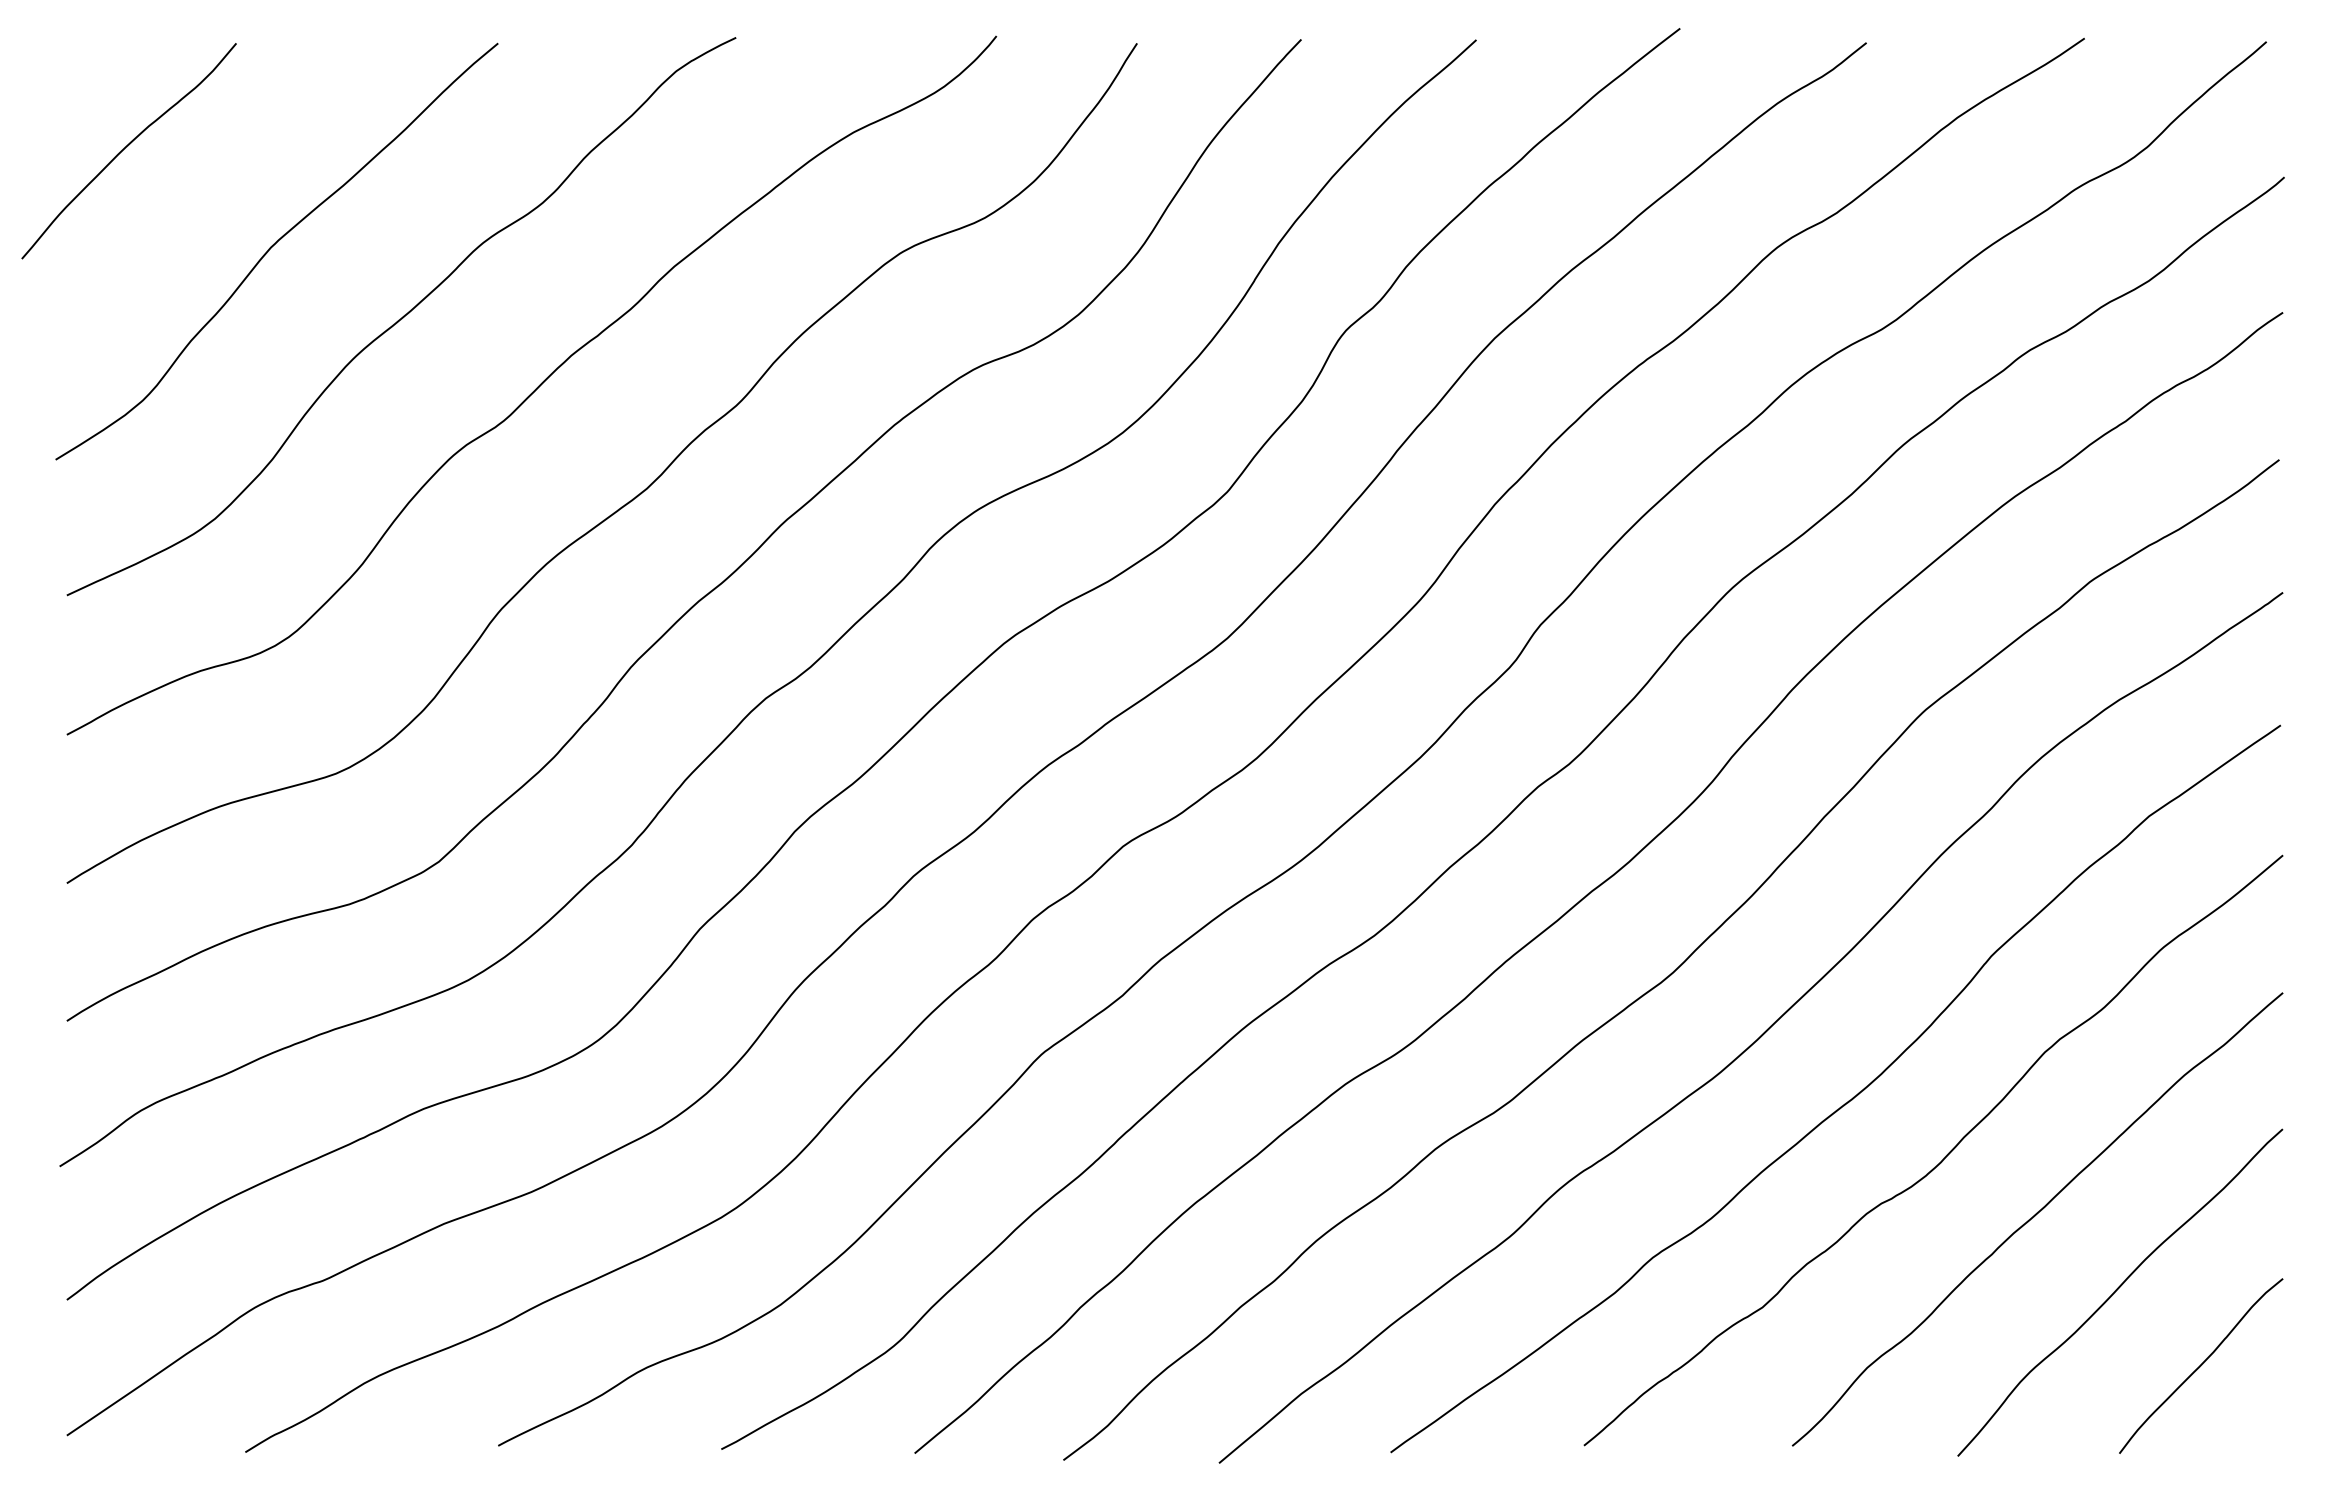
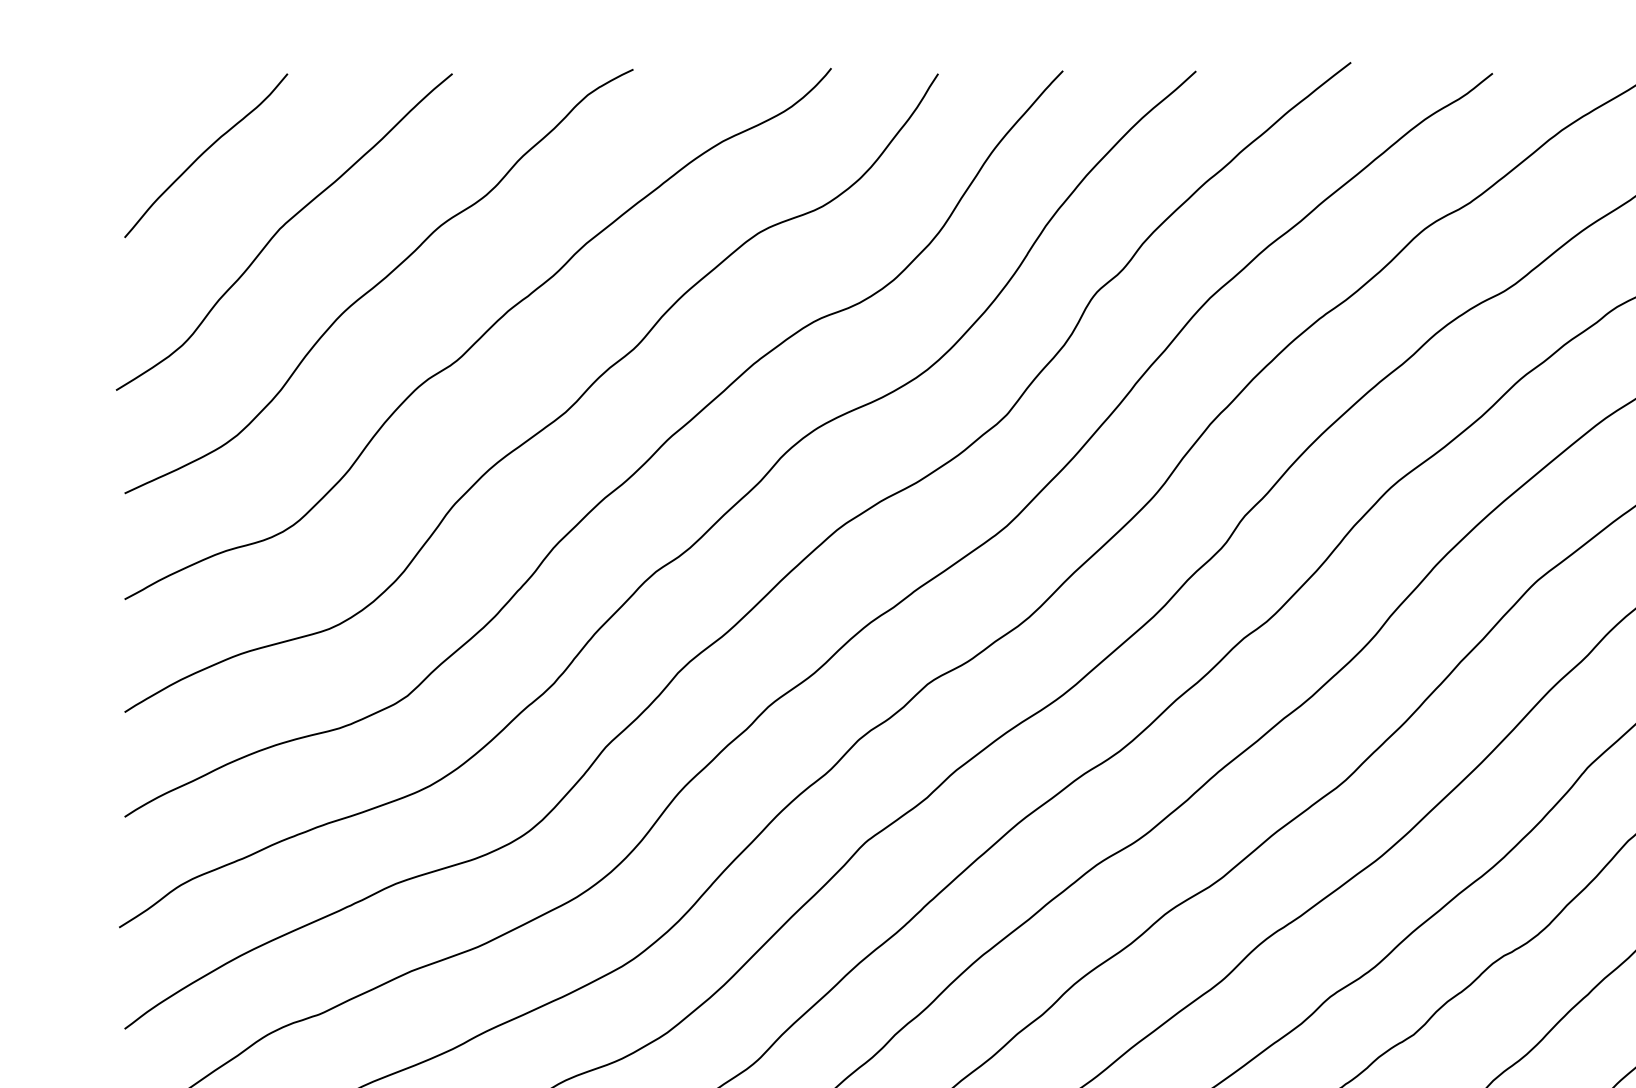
curve: (125, 148) -> (203, 153), moved

